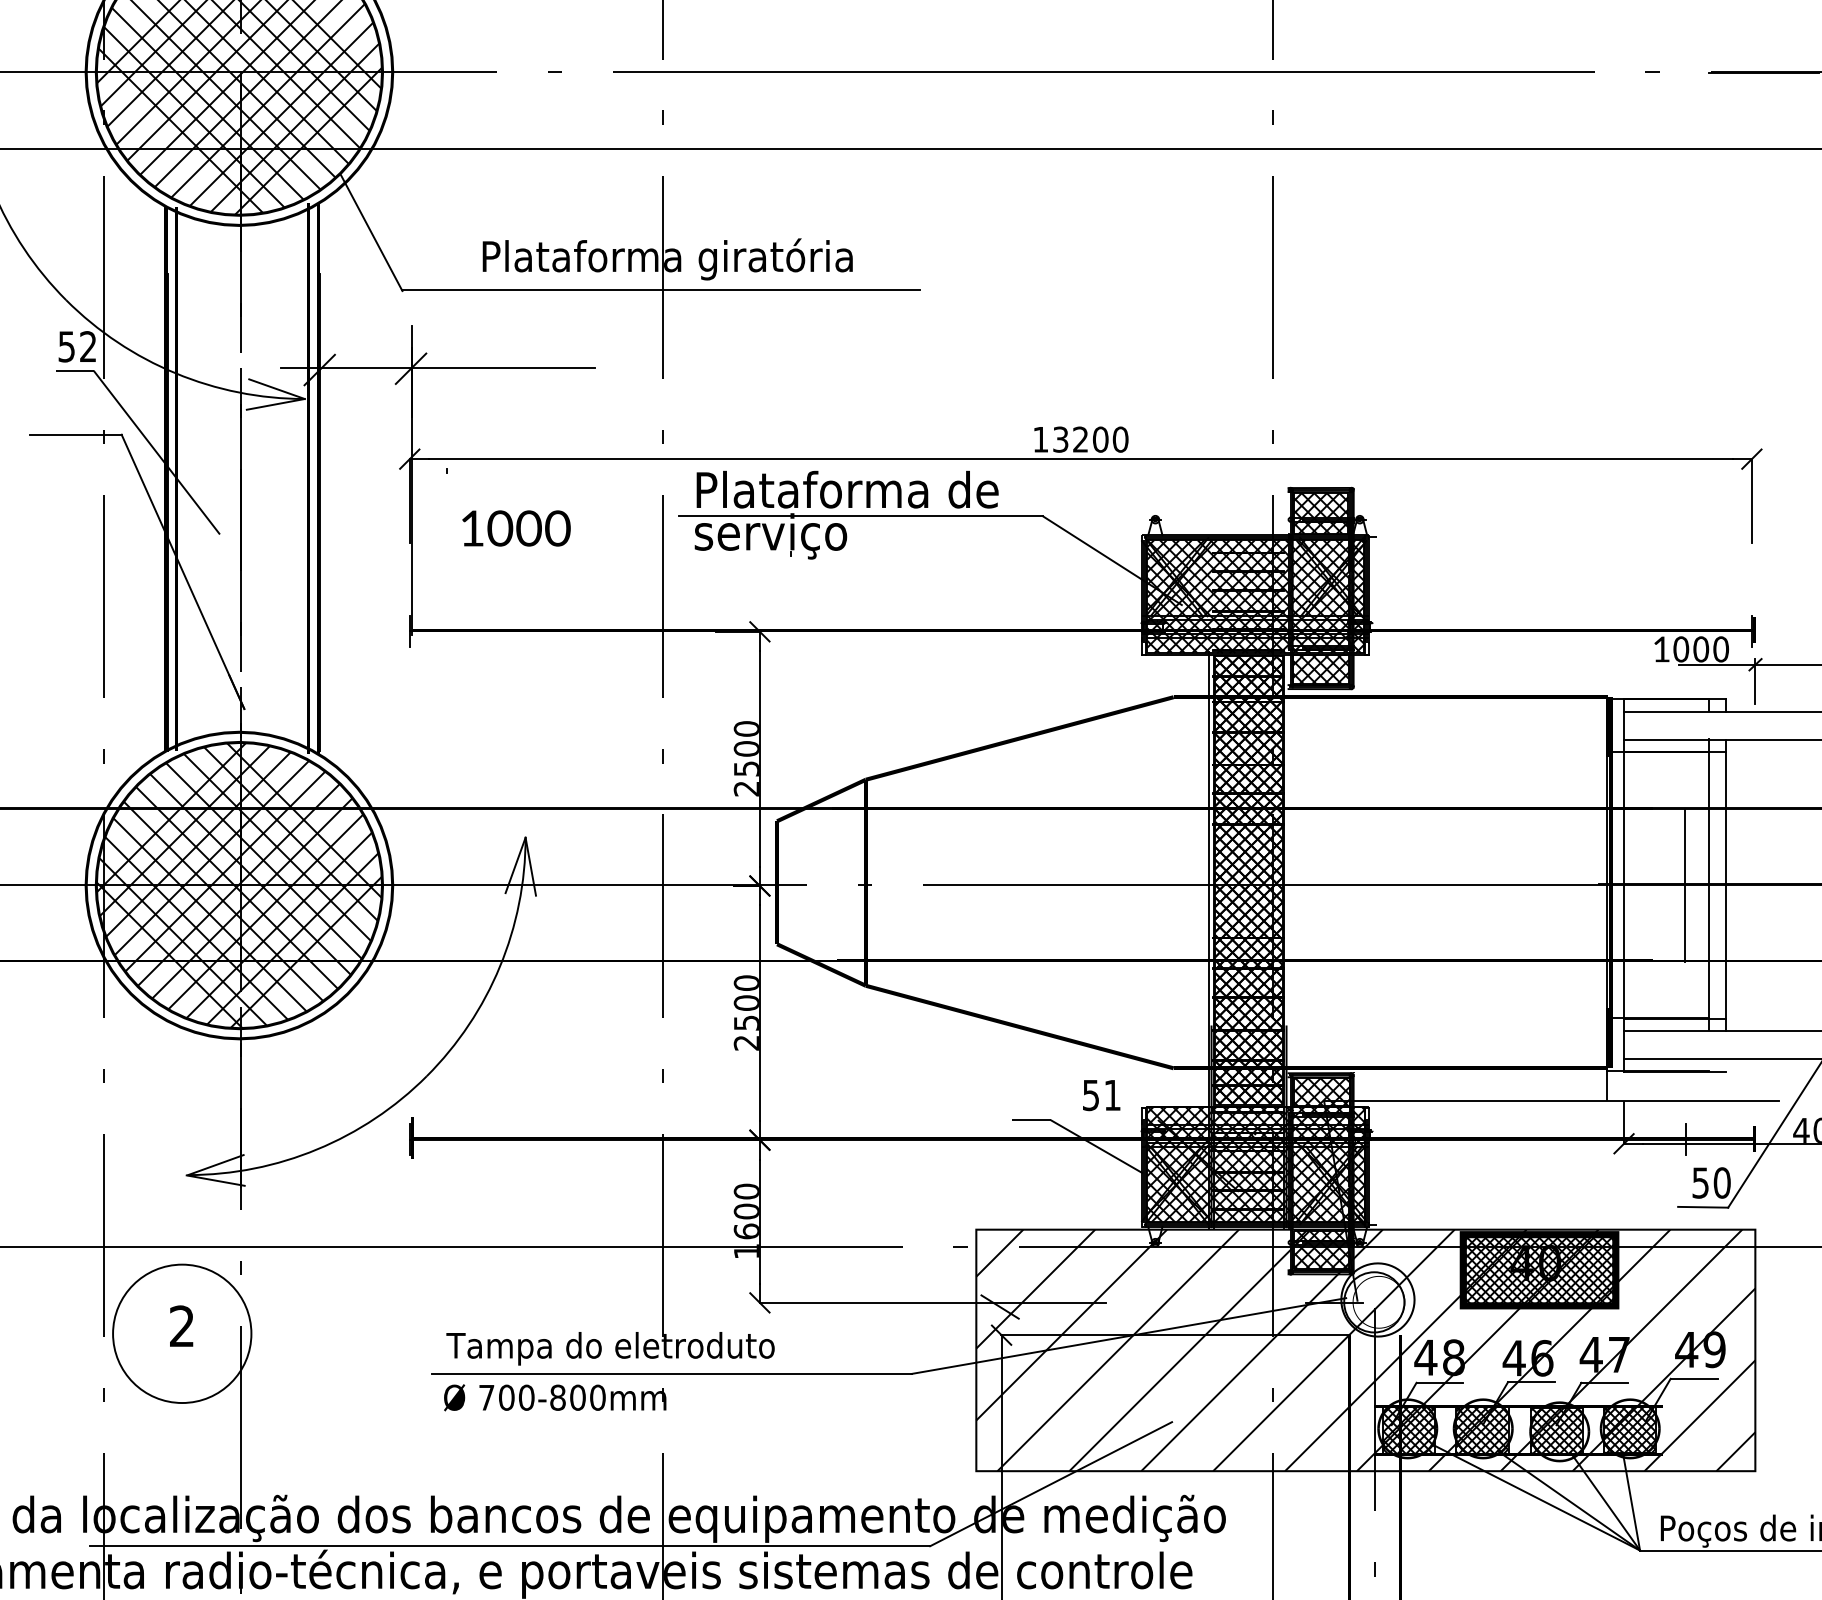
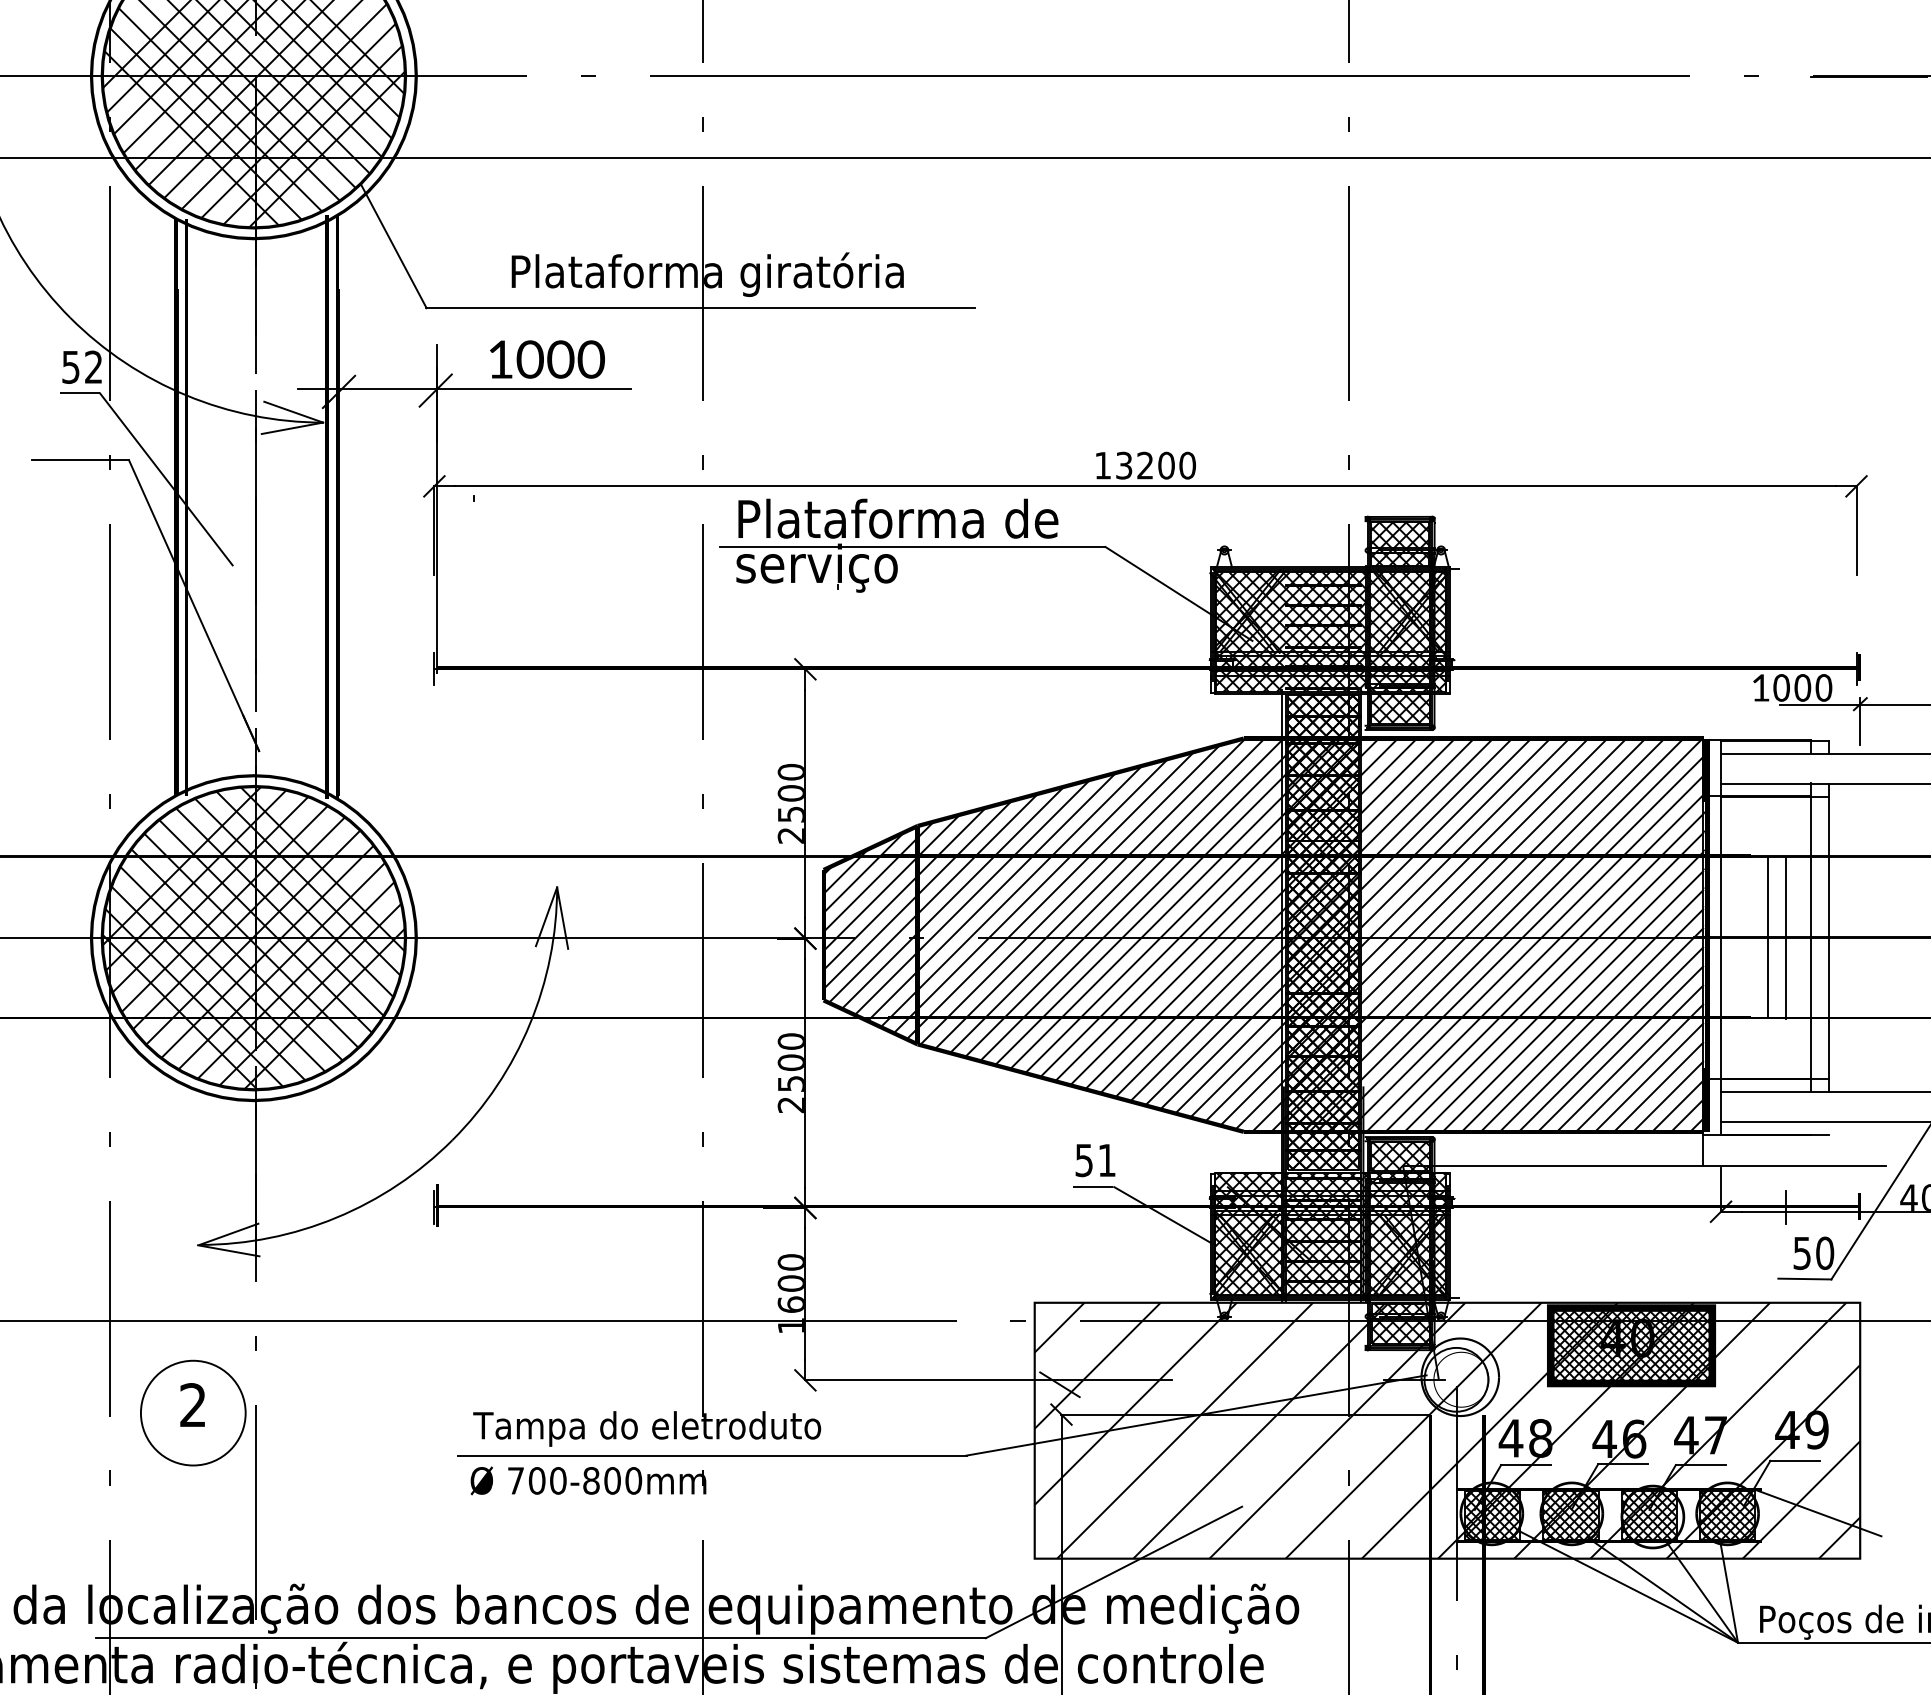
text: (516, 528) -> (547, 359), moved
hatch: (1194, 882) -> (1265, 934), added
line: (1668, 884) -> (1768, 937), added
text: (1101, 1095) -> (1095, 1160), moved
circle: (181, 1333) -> (192, 1412), size x0.71
line: (1716, 1428) -> (1819, 1513), added

